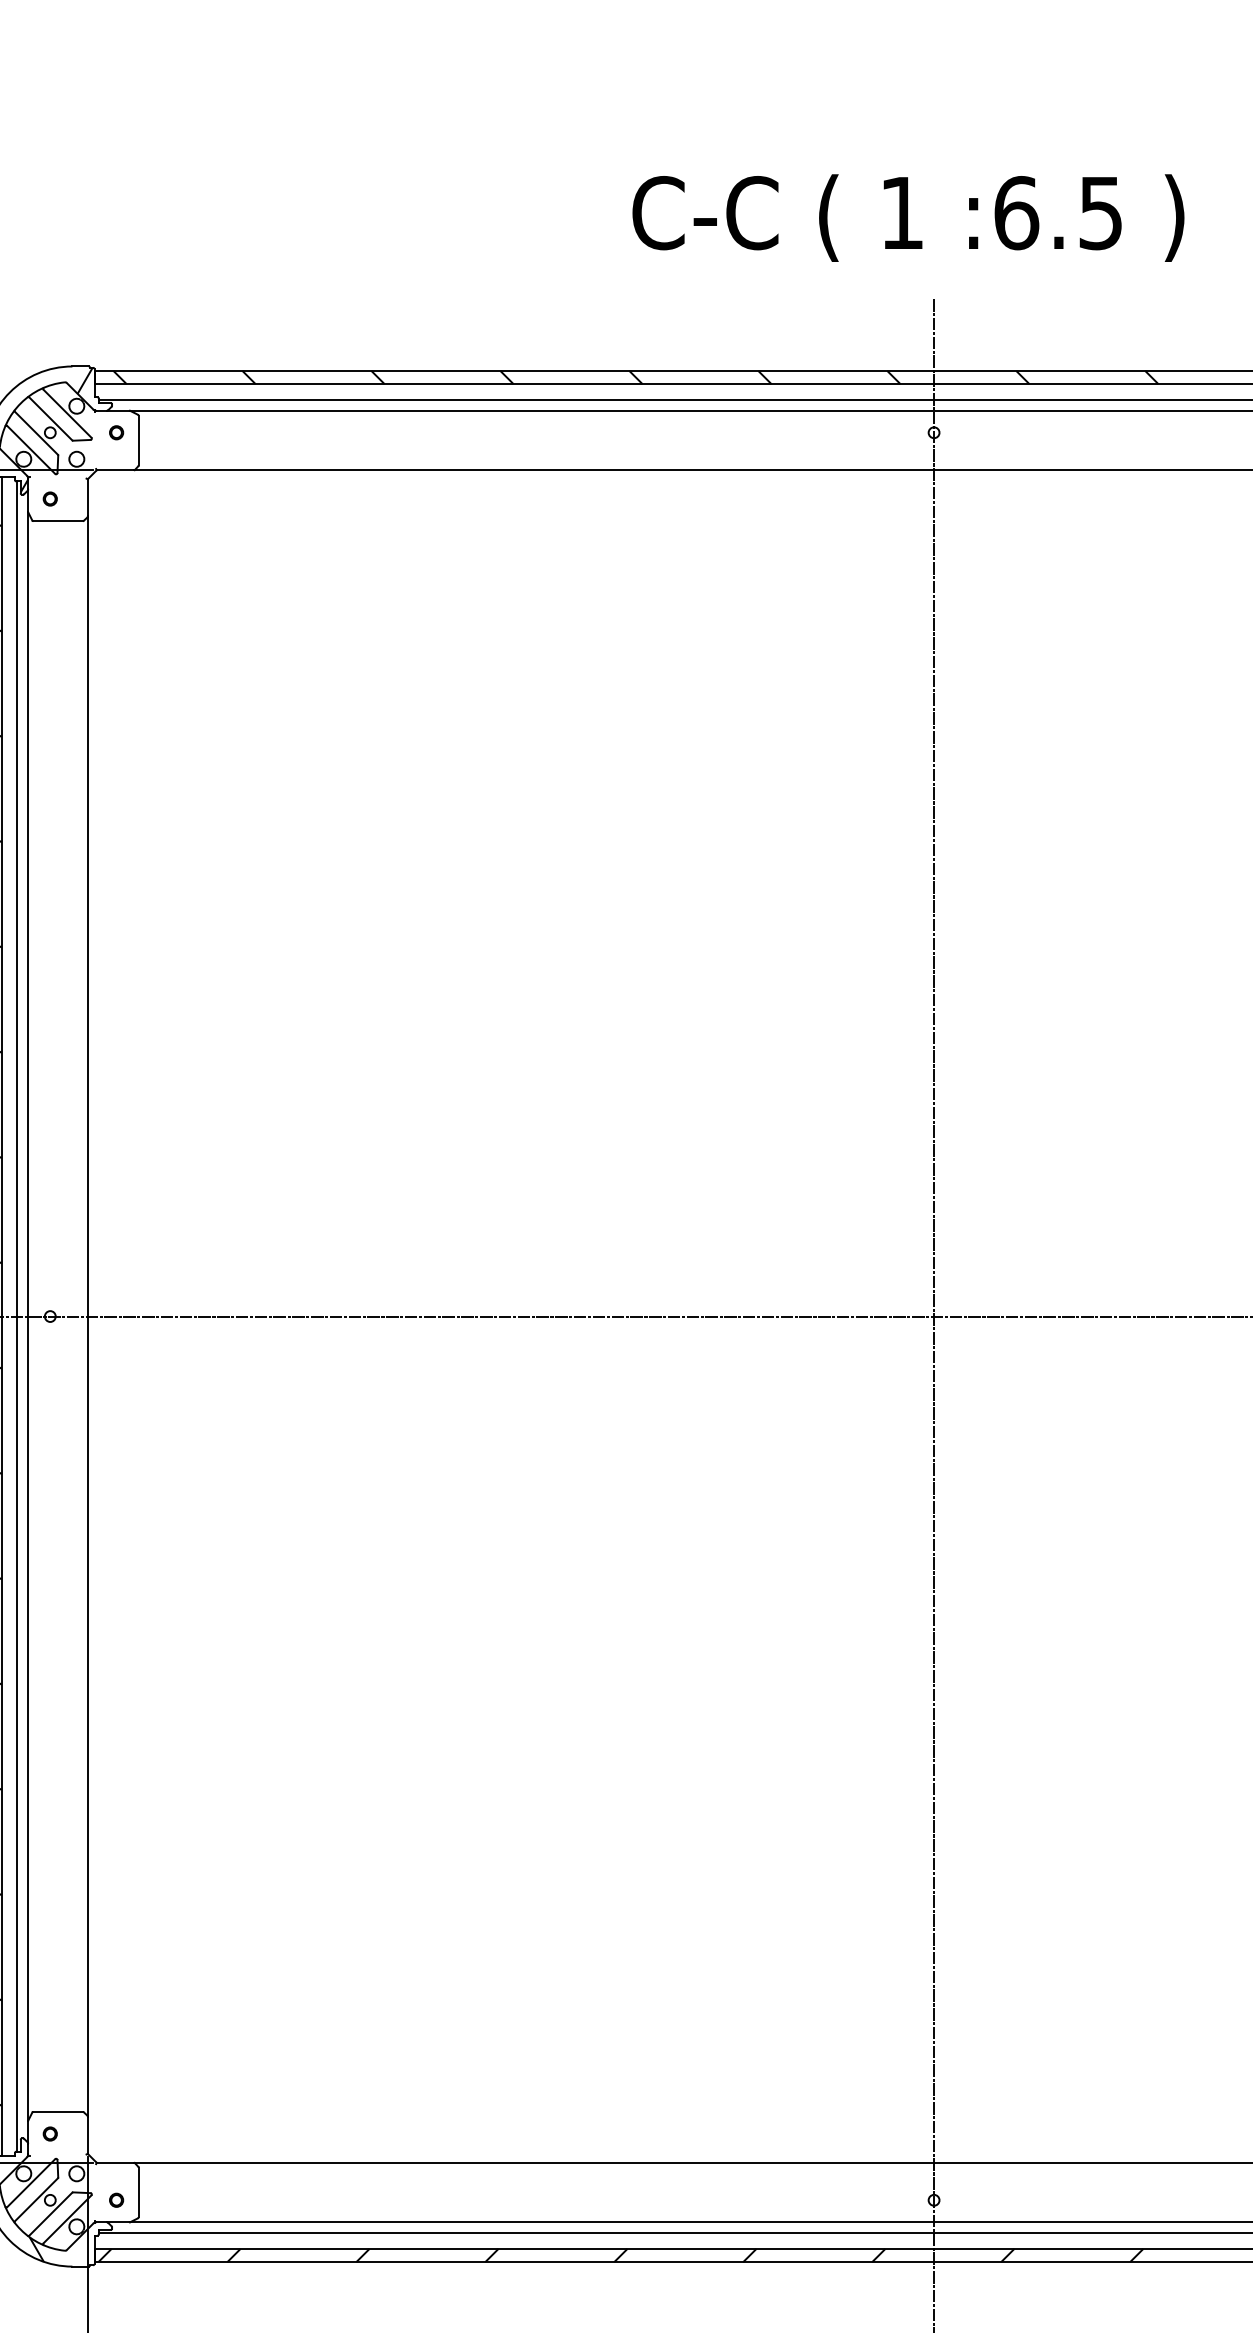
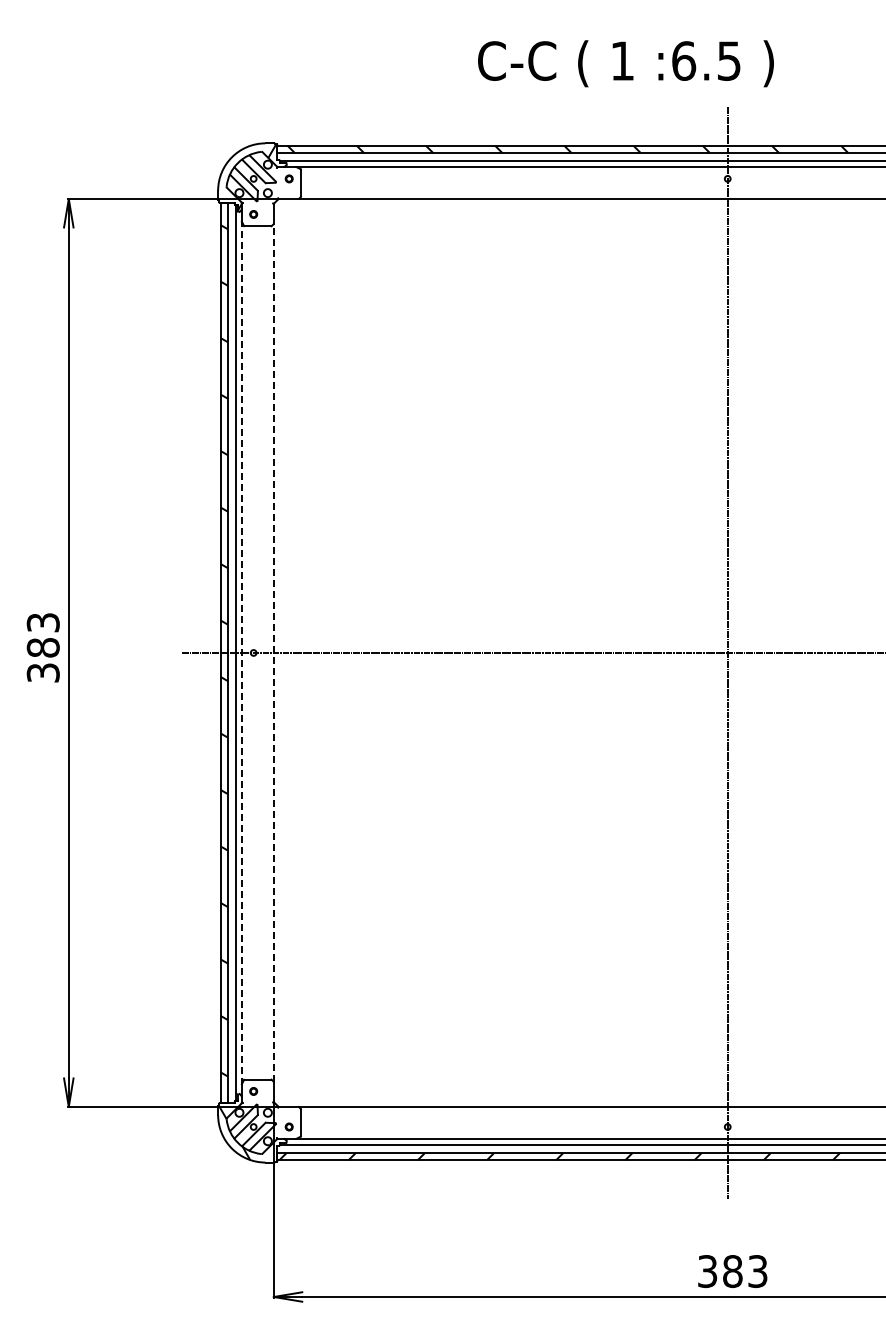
text: (907, 217) -> (625, 63), moved
line: (27, 1315) -> (241, 652), solid -> dashed
line: (87, 1315) -> (273, 652), solid -> dashed

